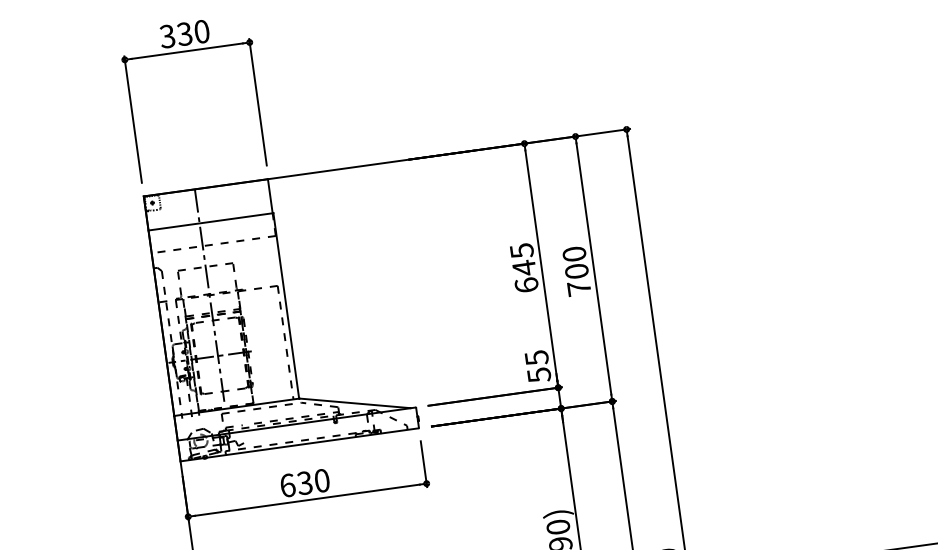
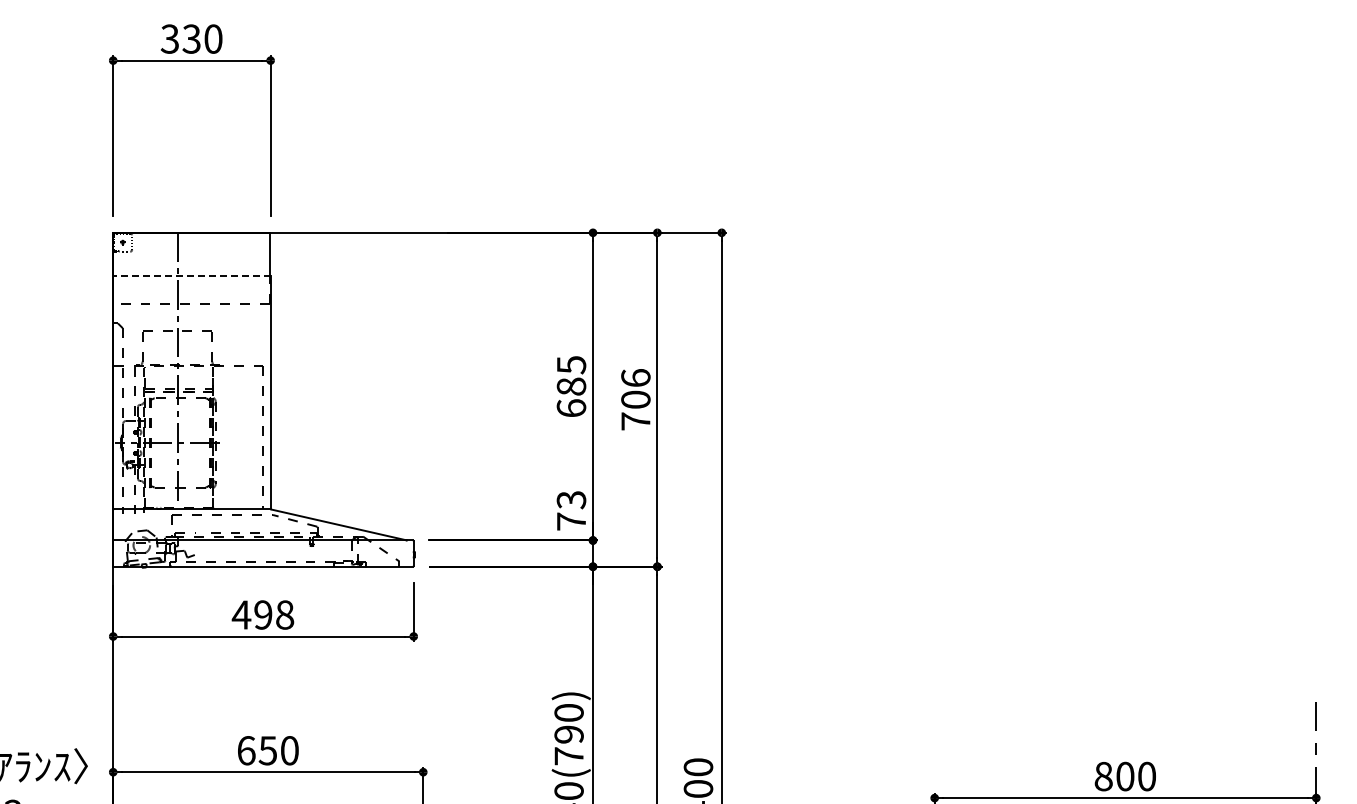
line: (210, 221) -> (191, 275), solid -> dashed
text: (574, 253) -> (635, 377), 700 -> 706
text: (524, 267) -> (571, 386), 645 -> 685
text: (538, 367) -> (571, 511), 55 -> 73
text: (304, 482) -> (262, 614), 630 -> 498

